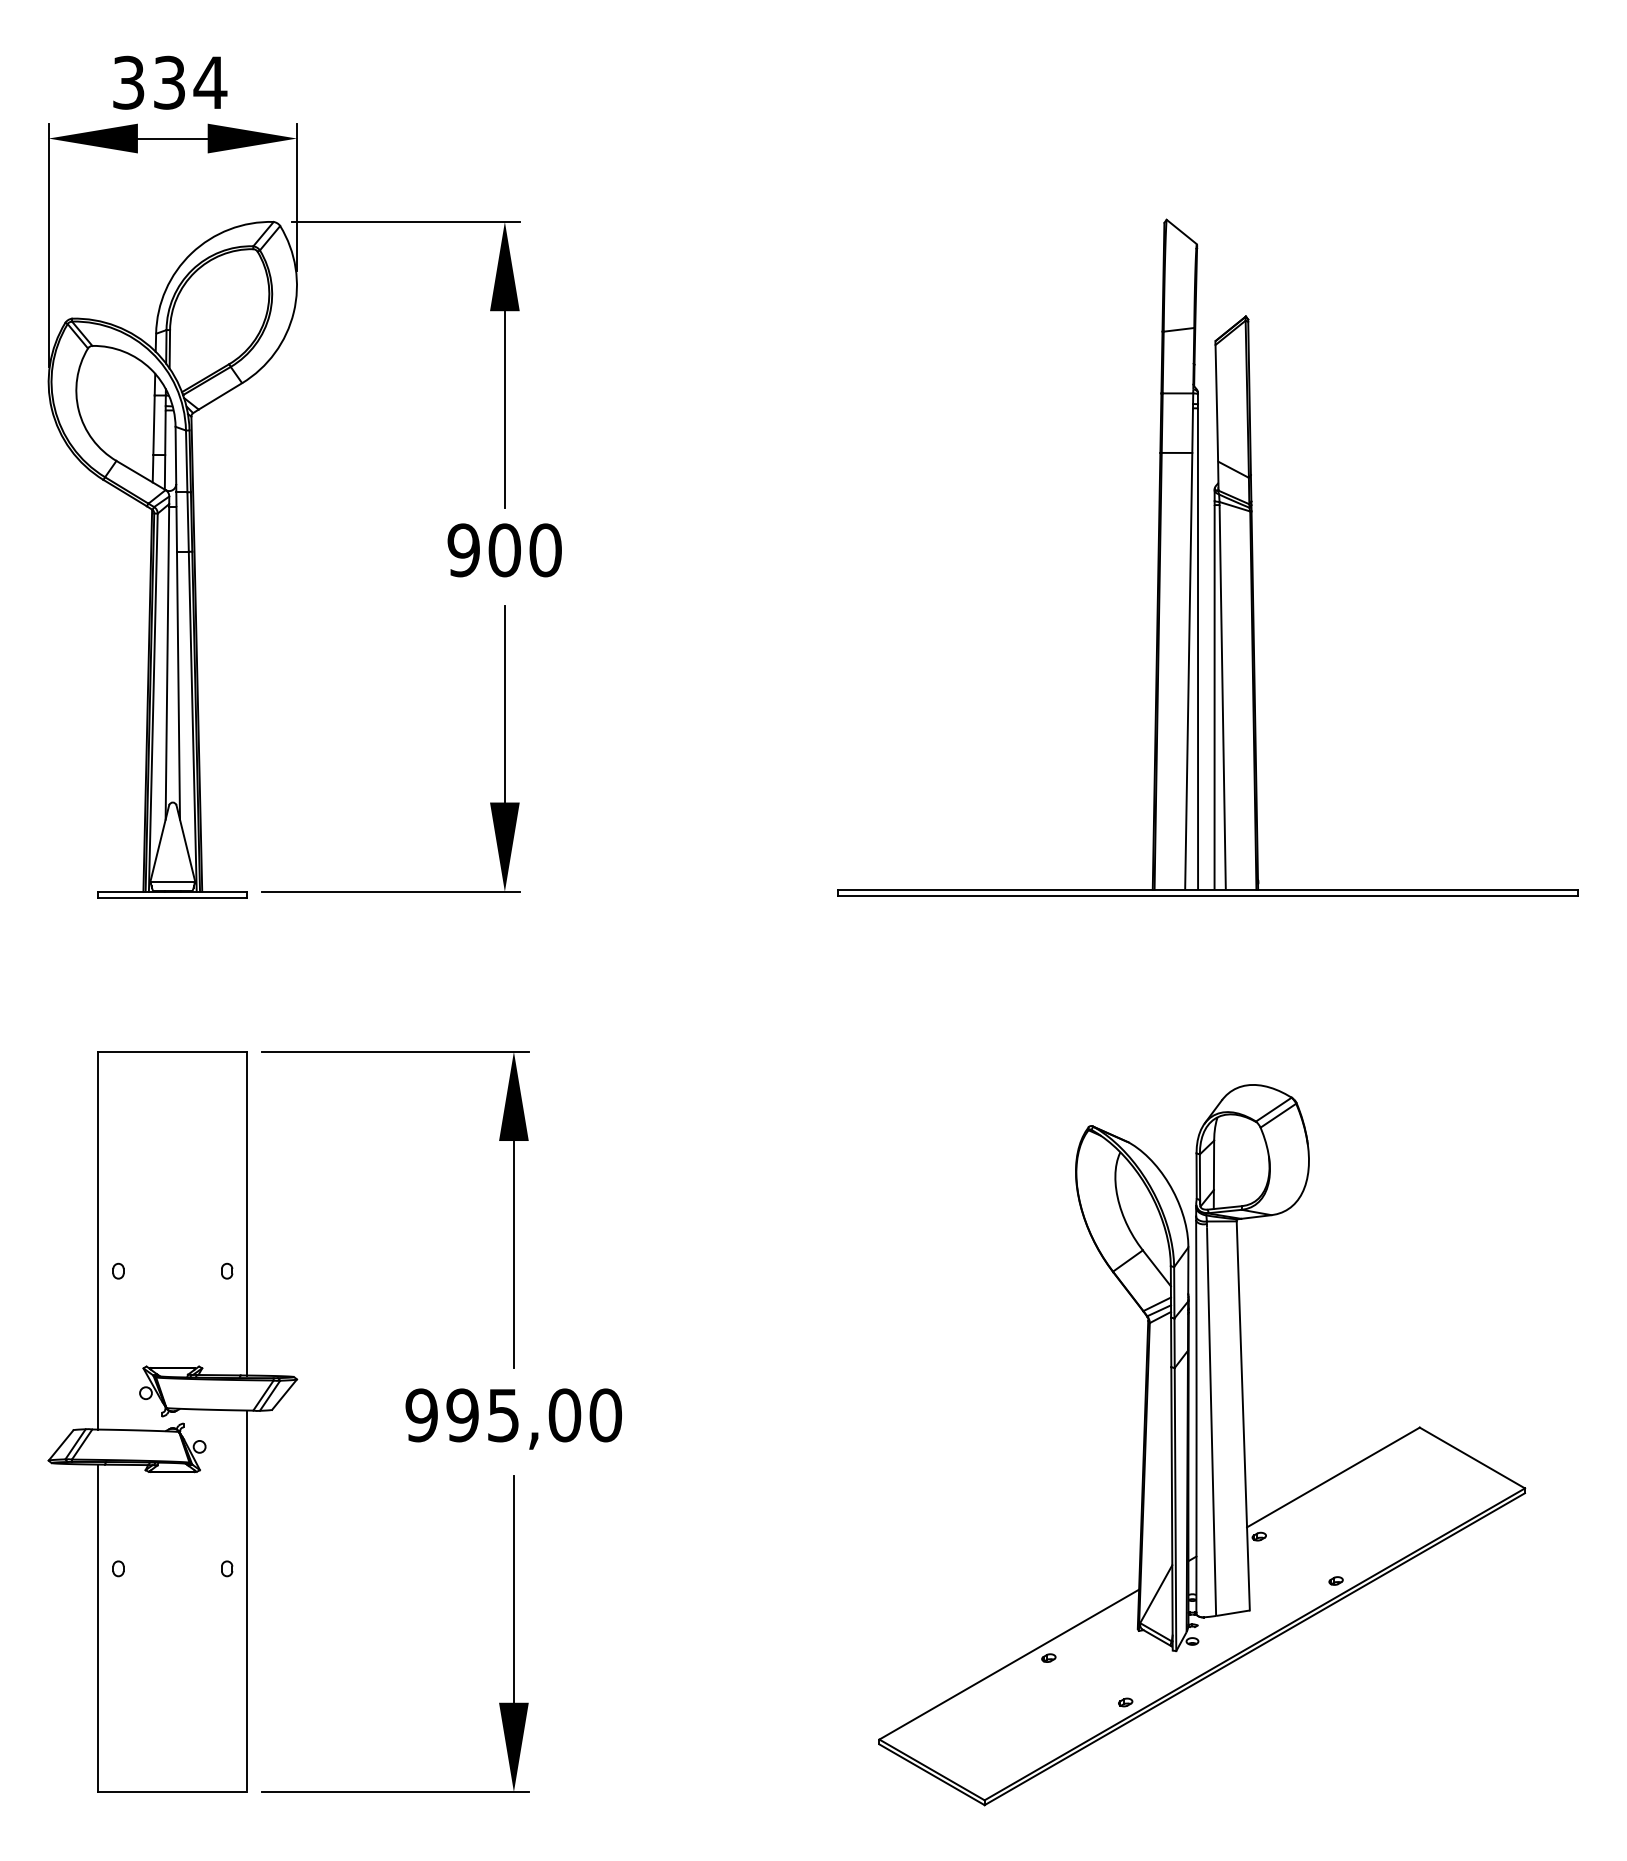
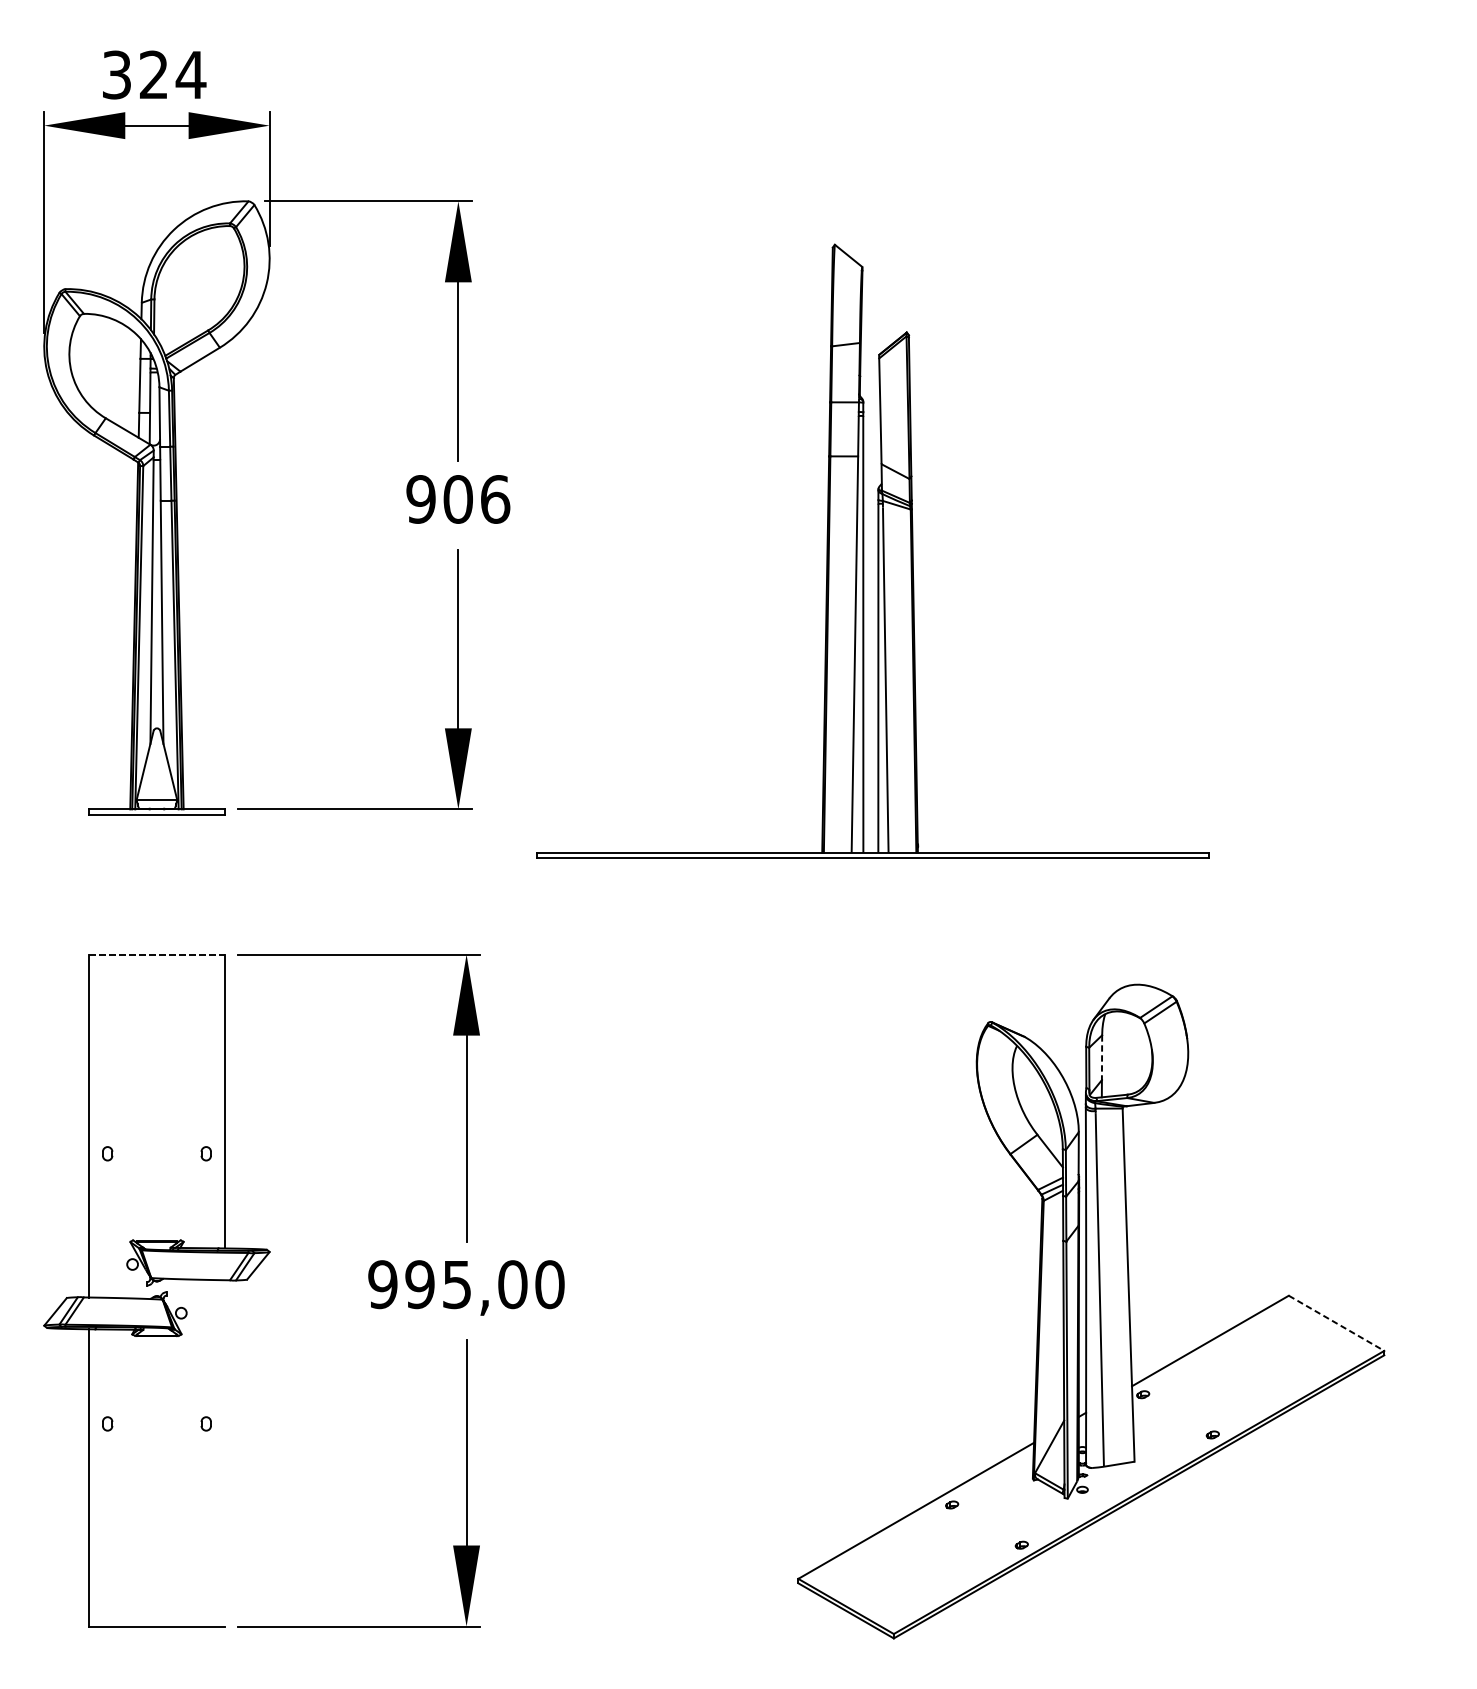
text: (169, 82) -> (153, 74), 334 -> 324
text: (545, 550) -> (495, 499), 900 -> 906
part: (1207, 557) -> (871, 551), moved
line: (173, 1051) -> (157, 954), solid -> dashed
line: (1214, 1165) -> (1102, 1057), solid -> dashed
line: (1472, 1458) -> (1336, 1323), solid -> dashed
line: (247, 1600) -> (224, 1452), removed

